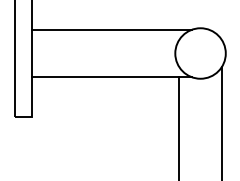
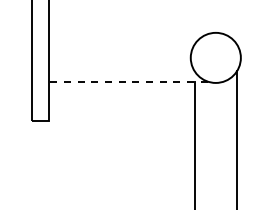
line: (111, 29) -> (127, 34), removed
line: (111, 77) -> (127, 81), solid -> dashed

